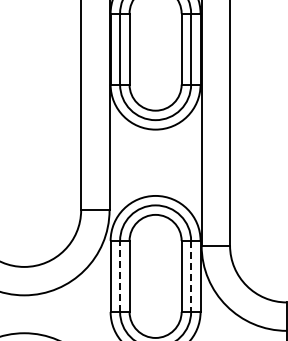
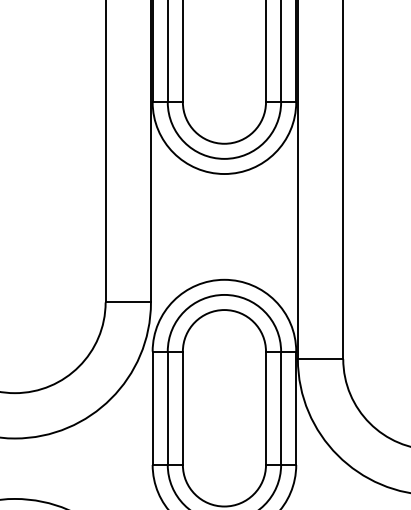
line: (120, 276) -> (168, 408), dashed -> solid
line: (191, 276) -> (281, 408), dashed -> solid

